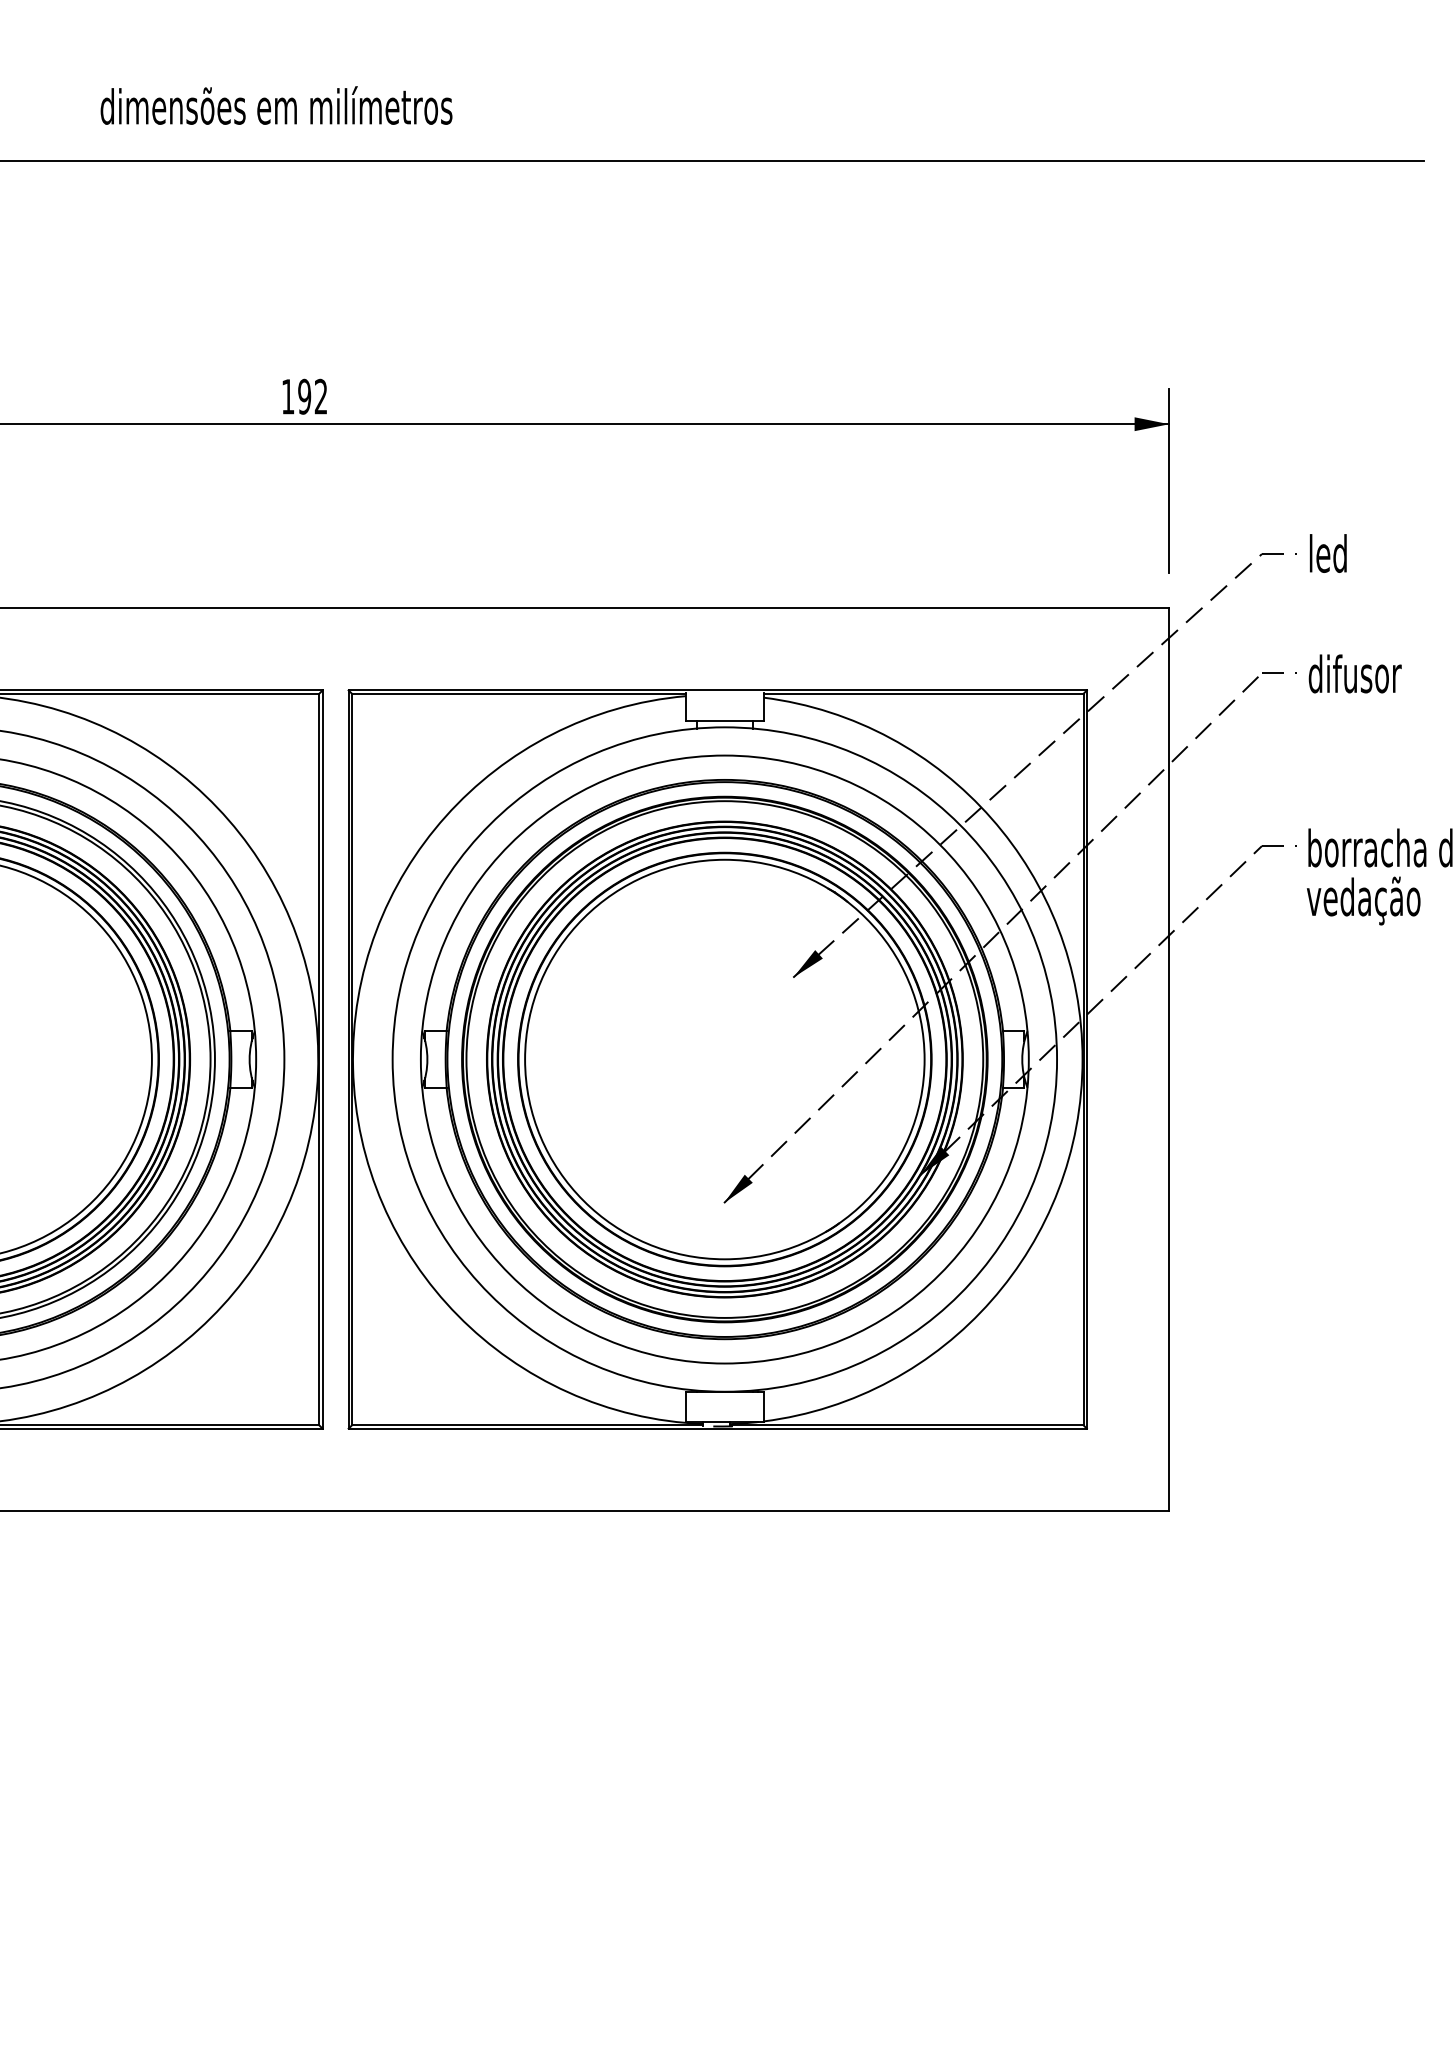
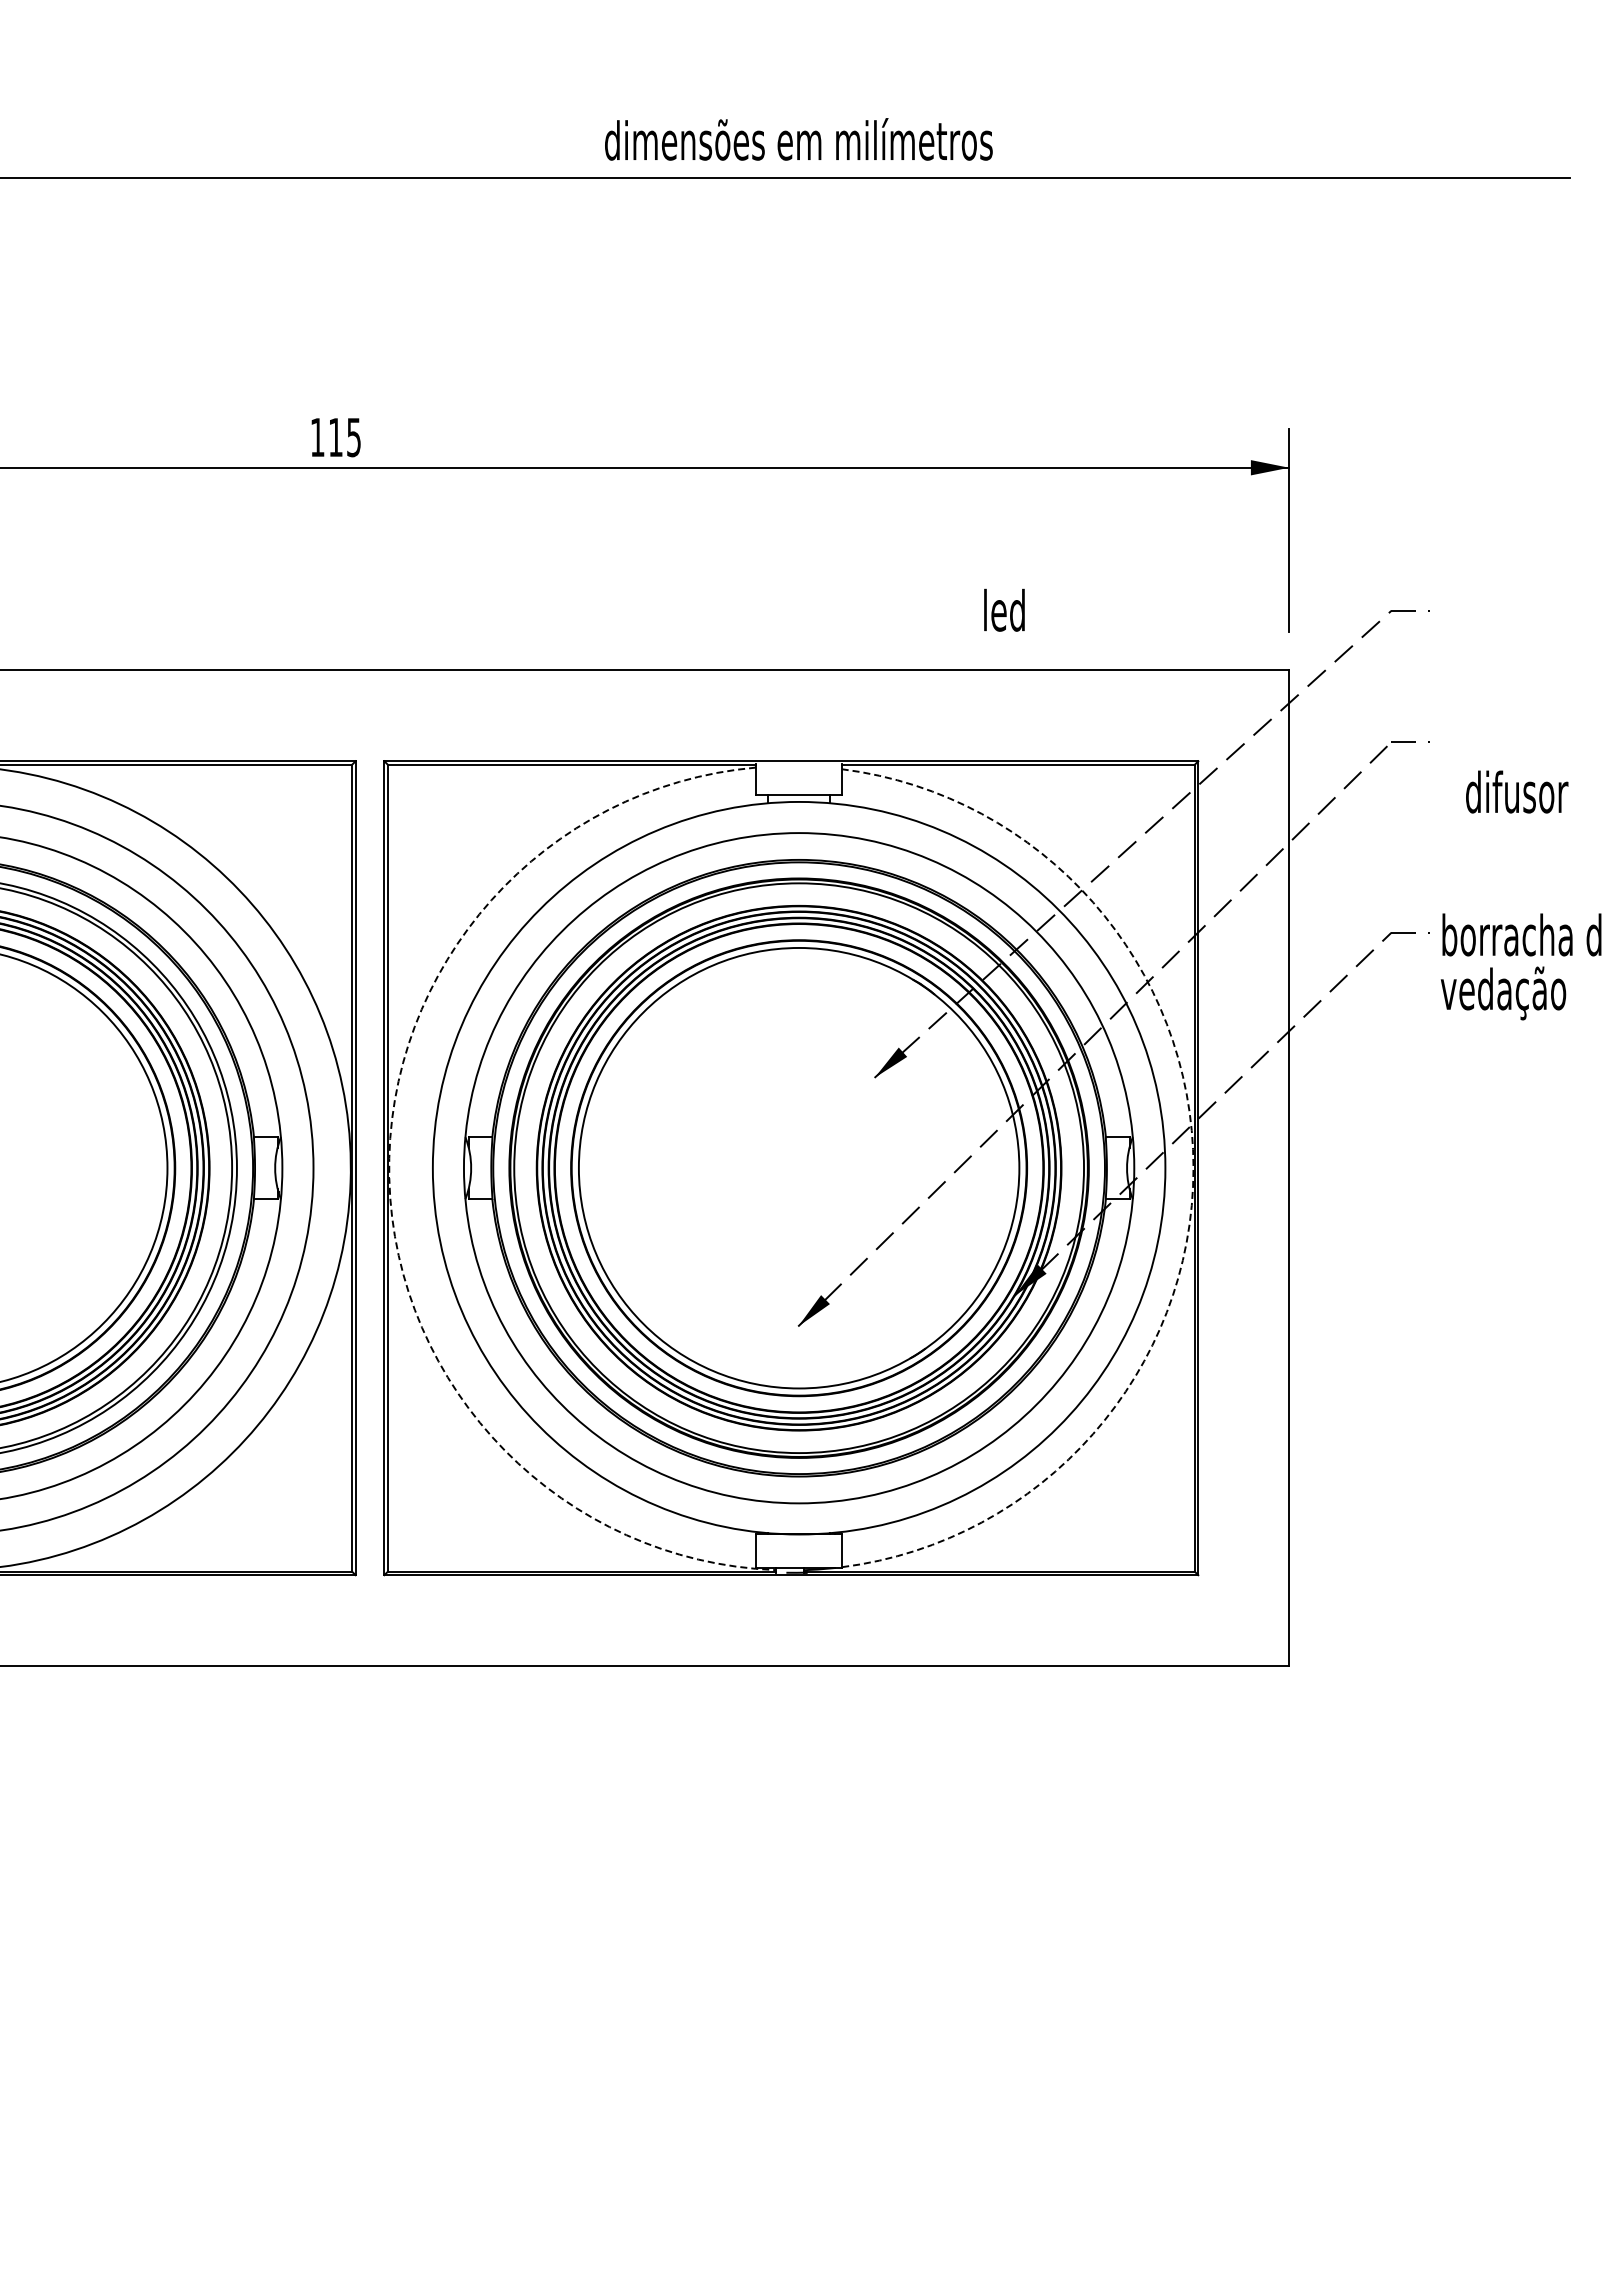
text: (276, 105) -> (798, 139), moved
text: (312, 396) -> (344, 437), 192 -> 115
text: (1328, 552) -> (1004, 609), moved
text: (1355, 673) -> (1517, 791), moved
arc: (1082, 1059) -> (1193, 1168), solid -> dashed
arc: (353, 1068) -> (389, 1178), solid -> dashed

